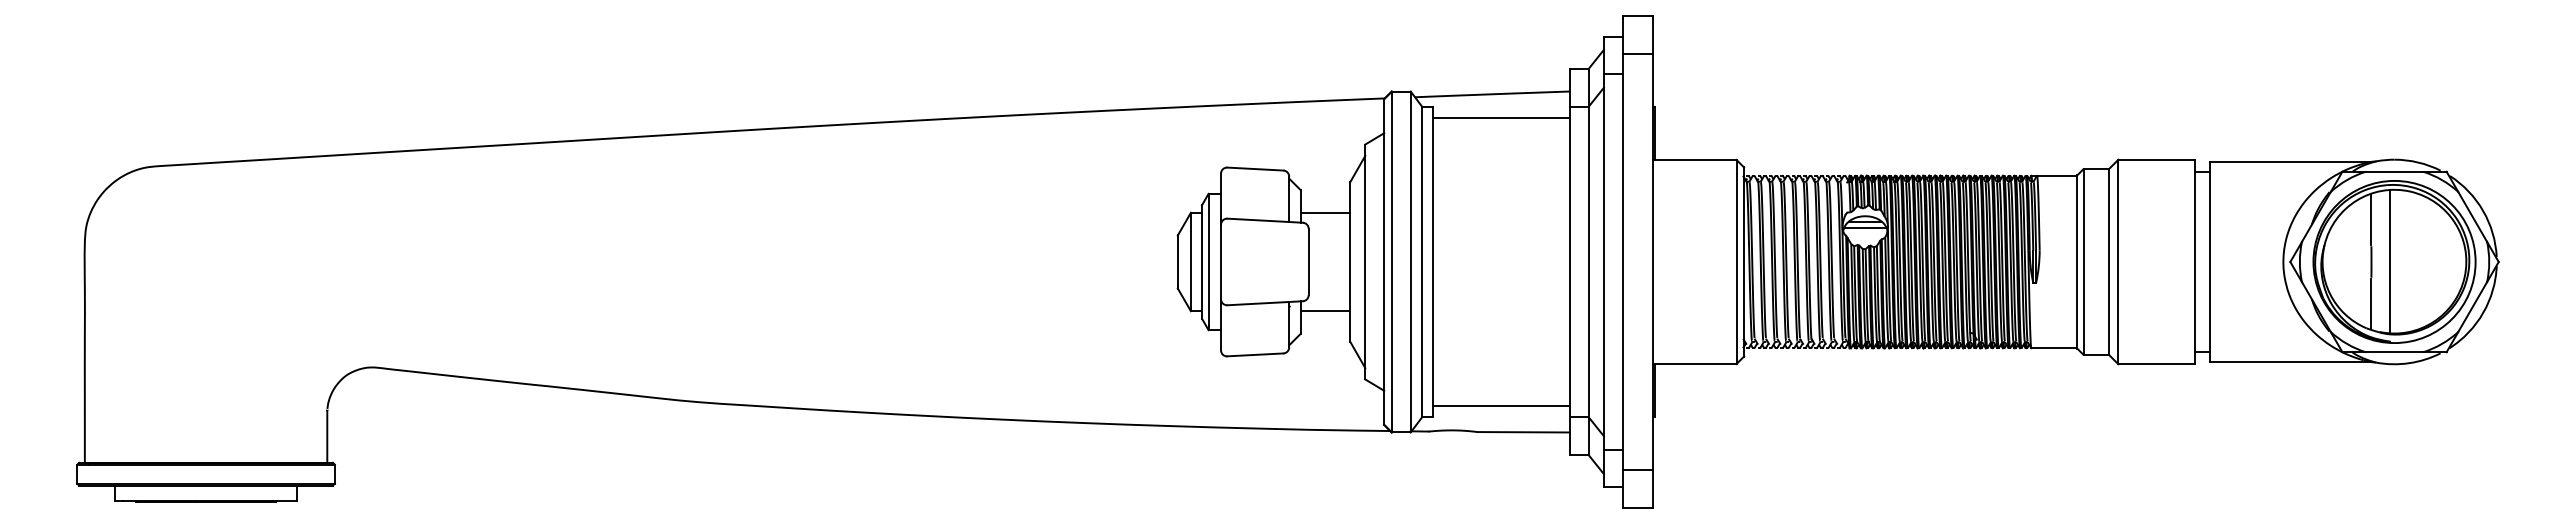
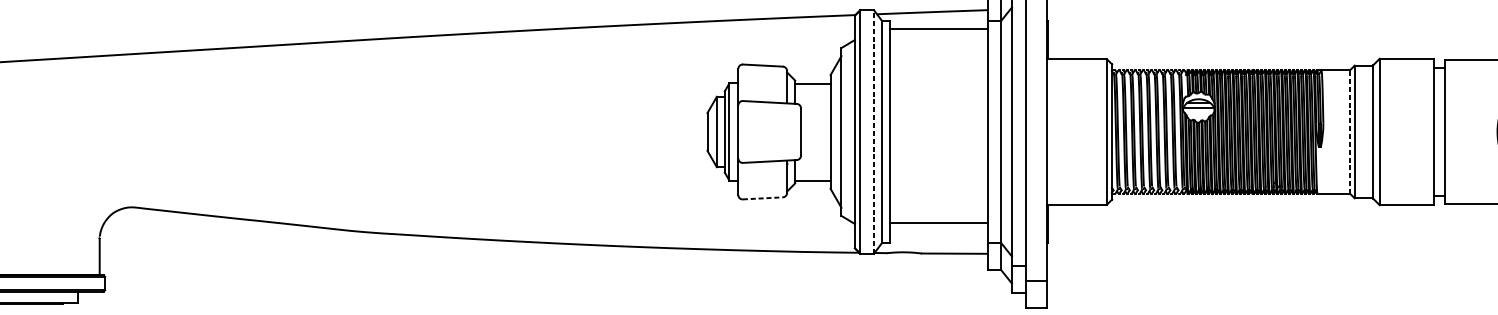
line: (1325, 212) -> (813, 83), moved
line: (1410, 261) -> (873, 131), solid -> dashed
line: (2077, 262) -> (1350, 132), solid -> dashed
line: (1325, 311) -> (813, 181), moved
line: (1255, 354) -> (763, 198), solid -> dashed
line: (1501, 405) -> (938, 222), moved

